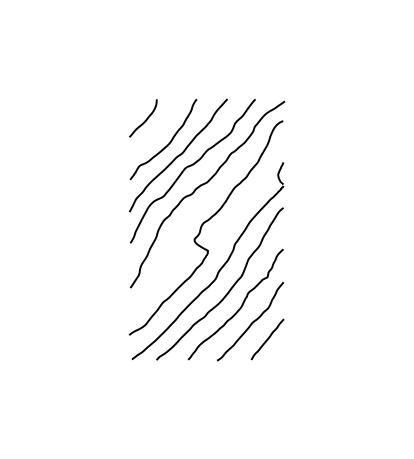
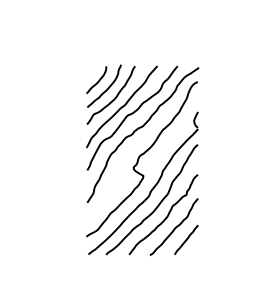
curve: (157, 130) -> (106, 88), added

